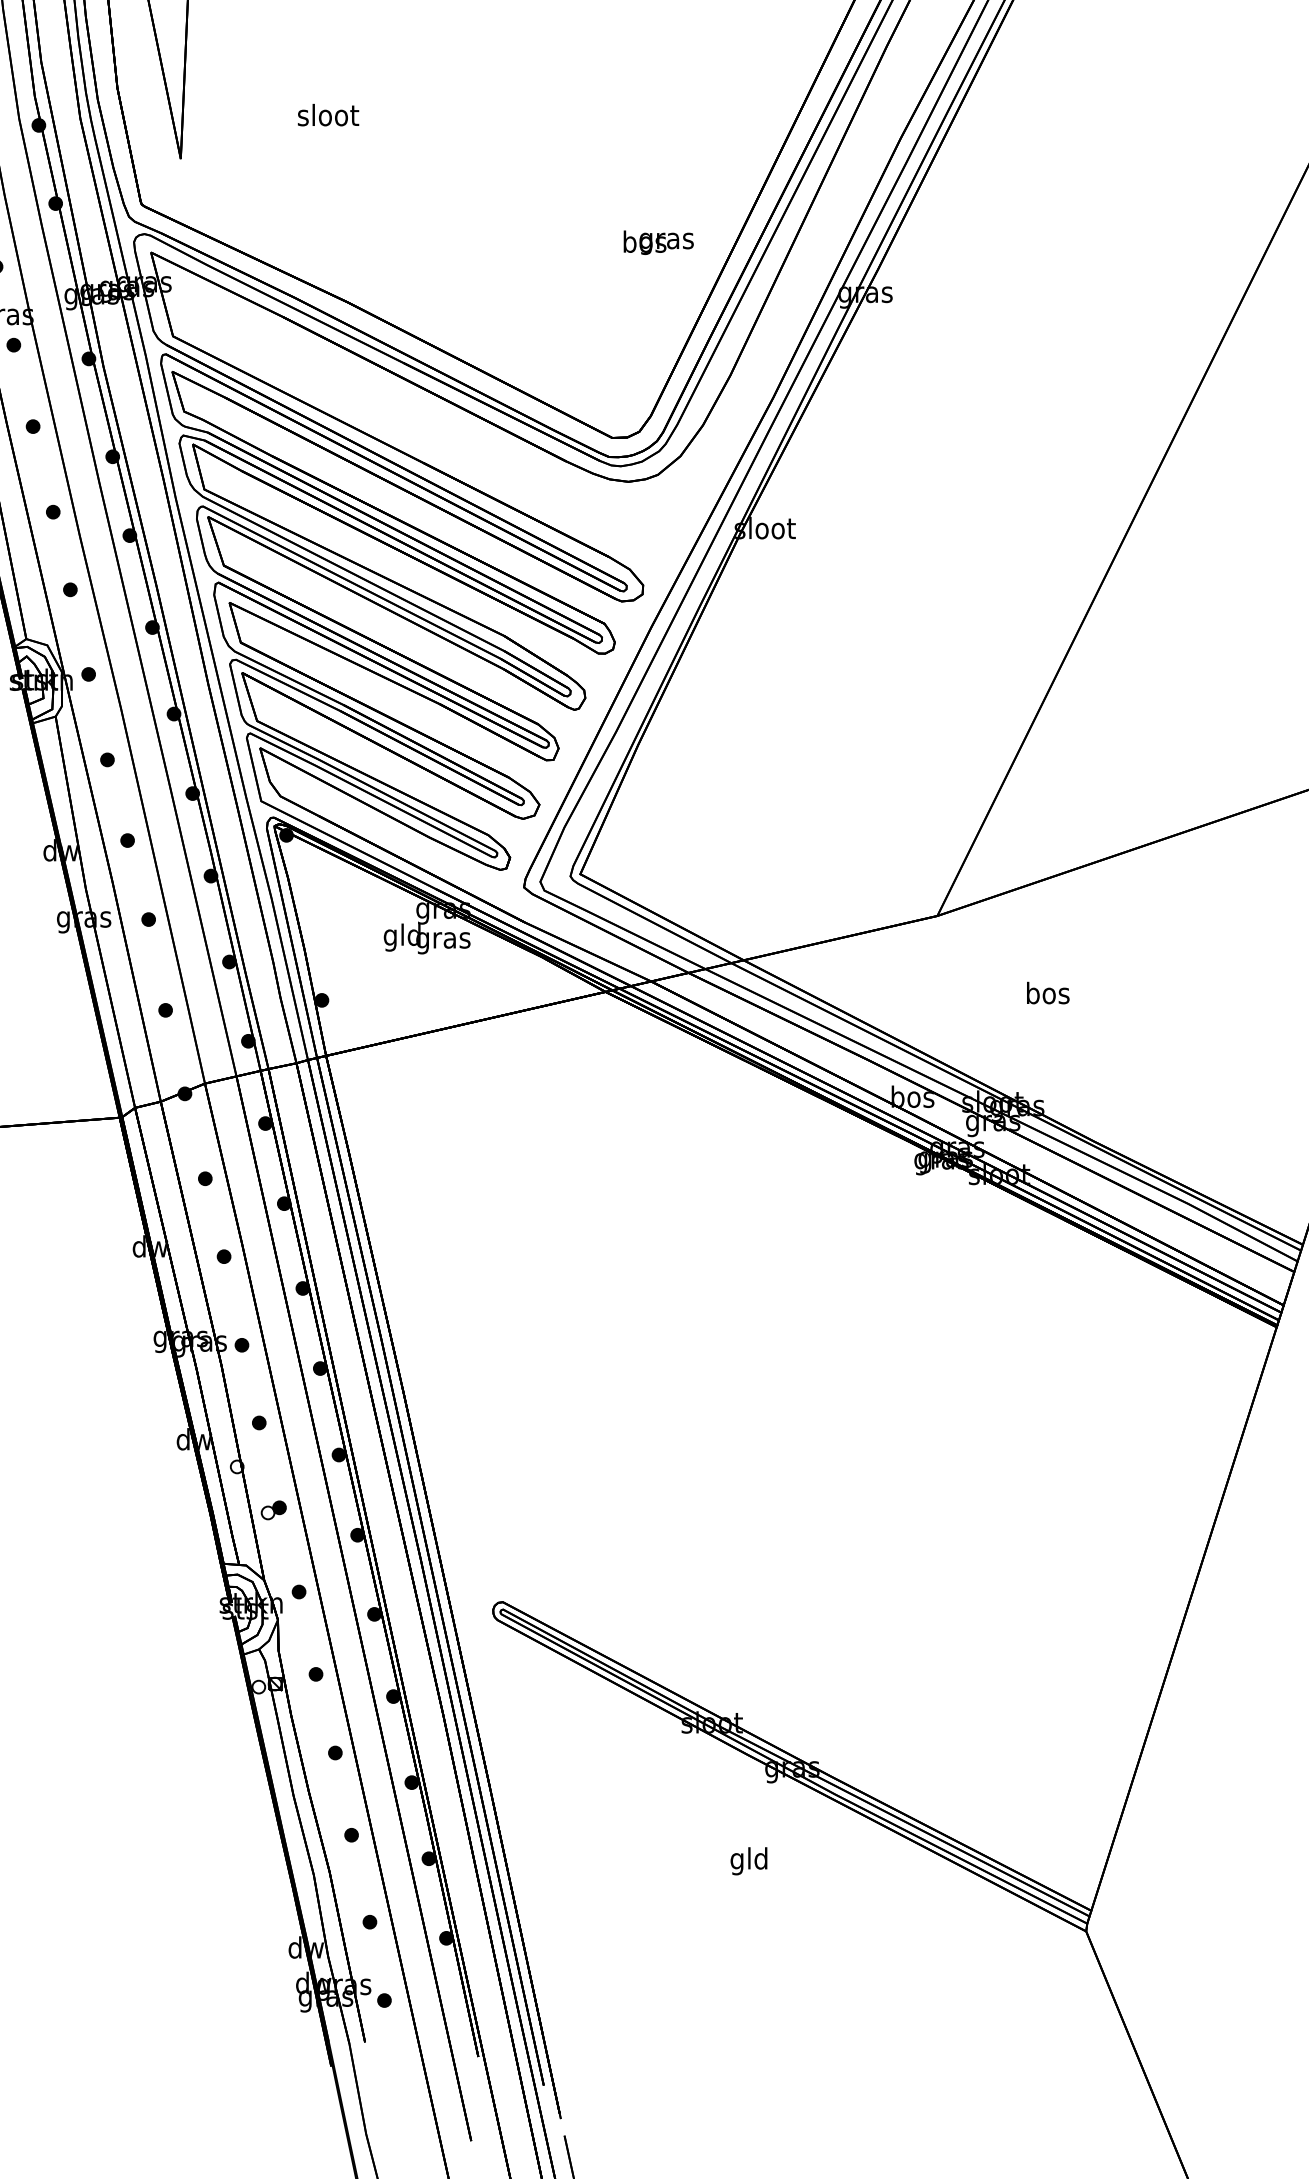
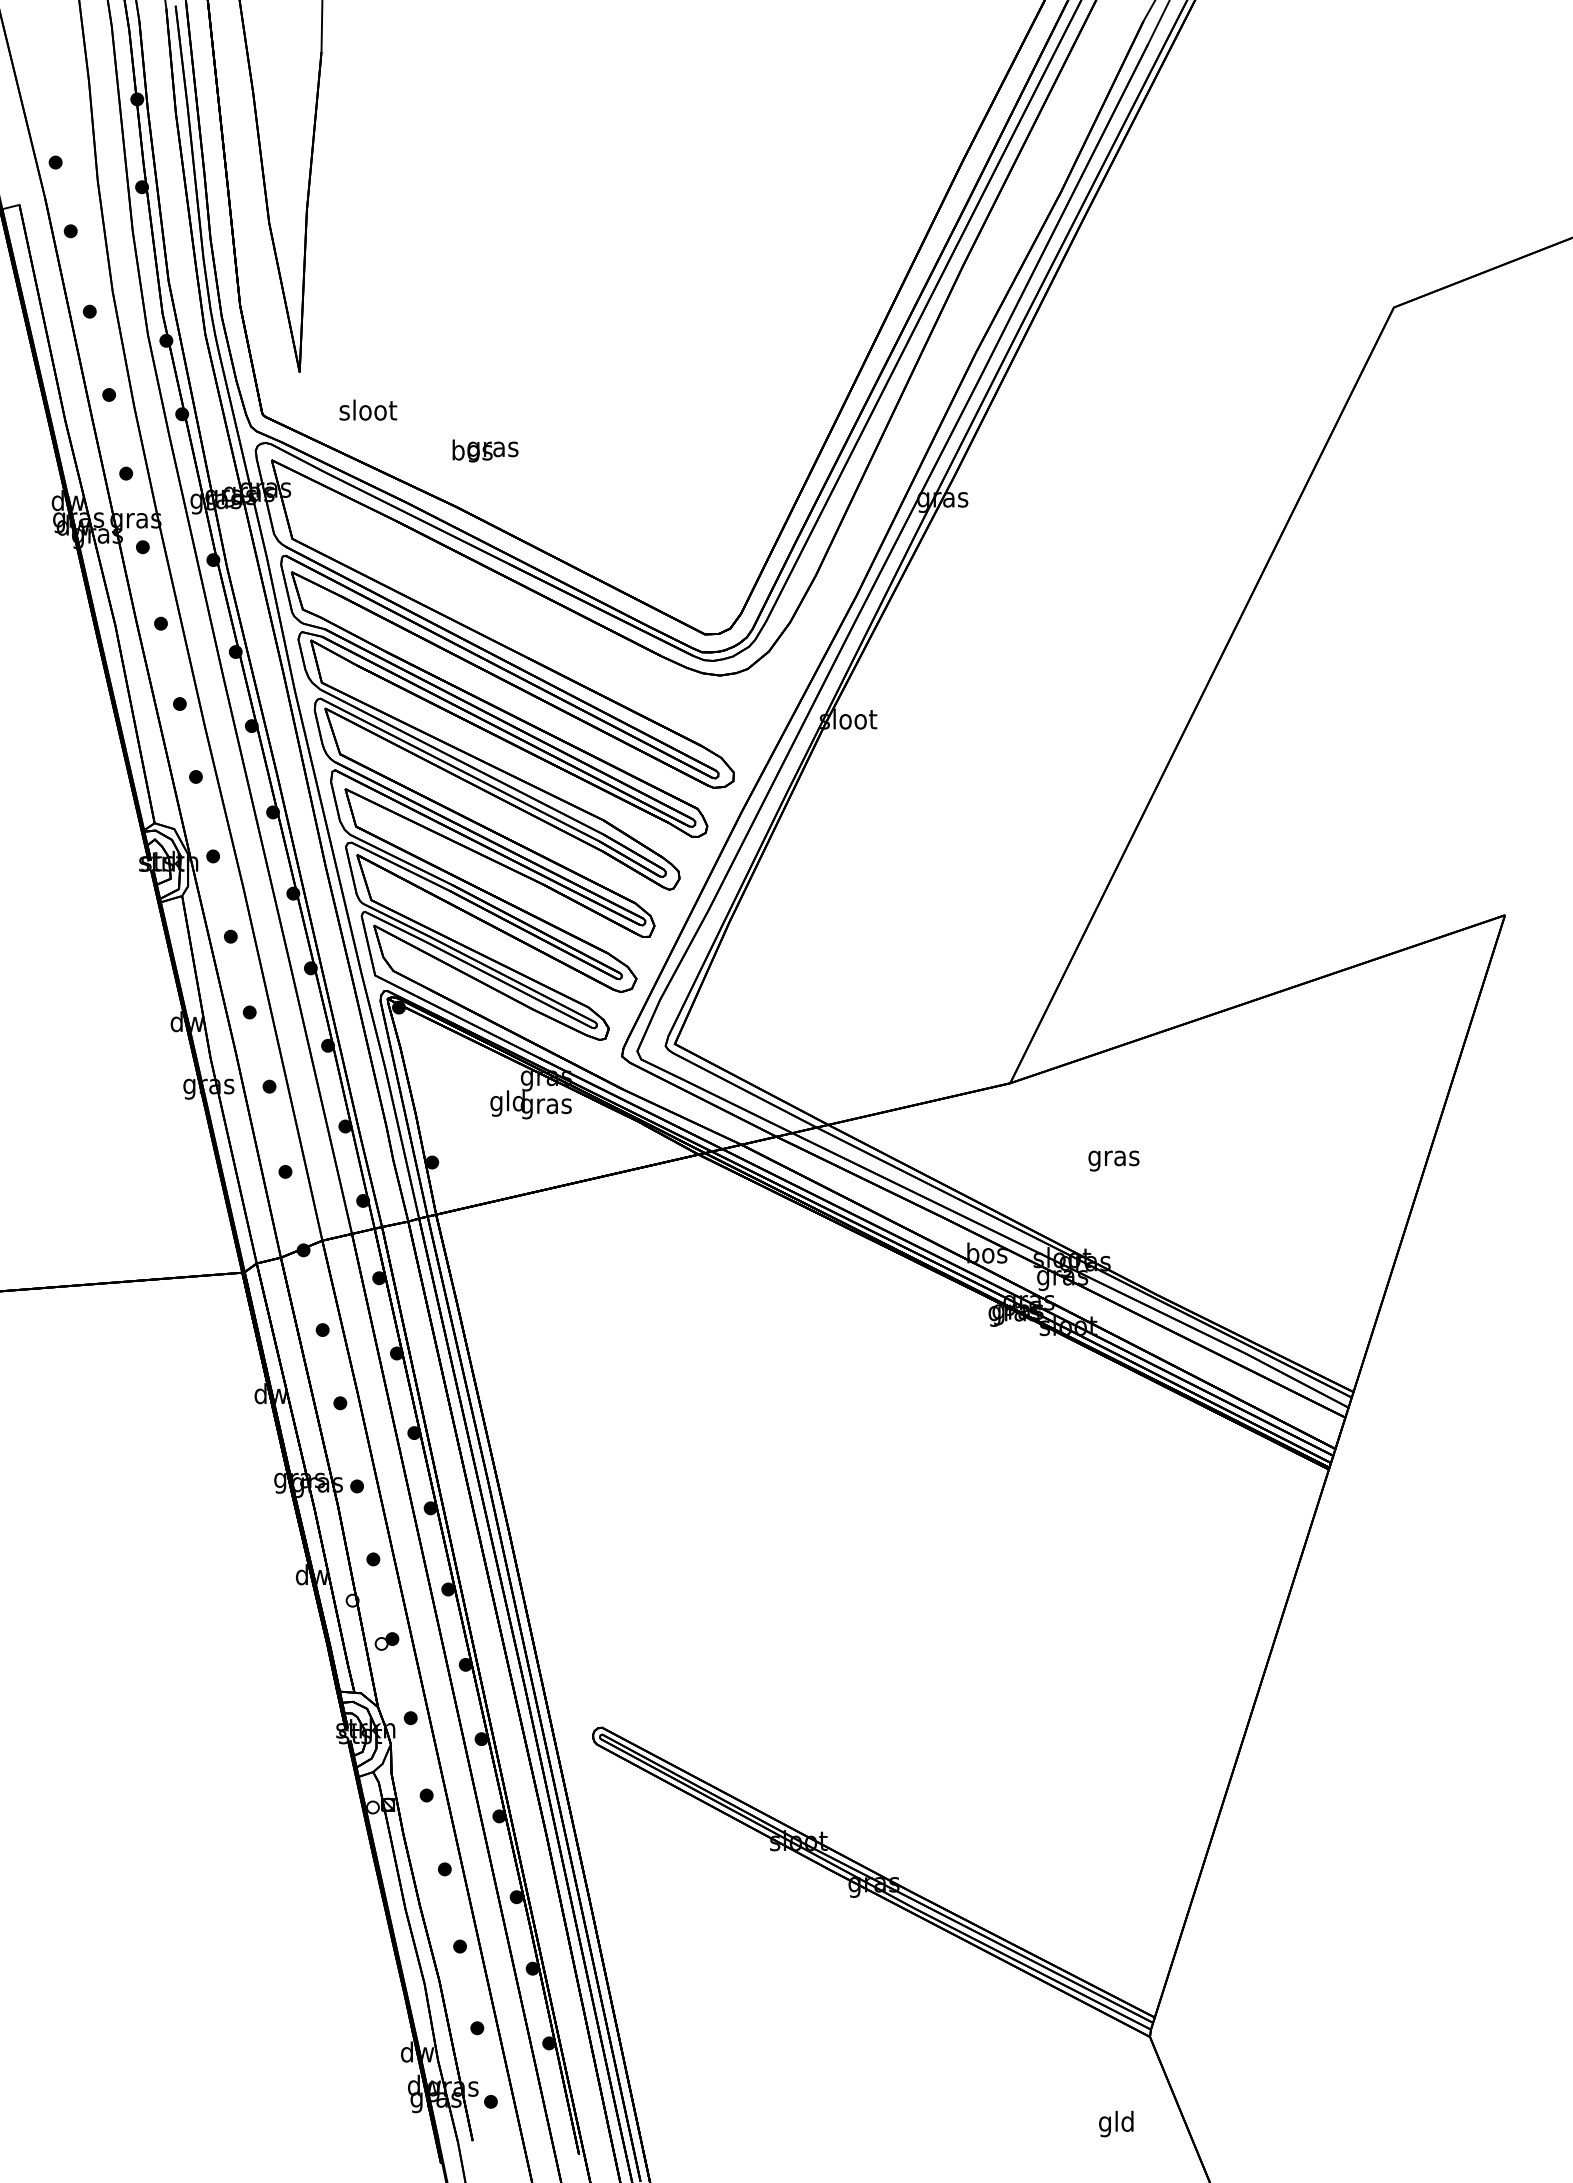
text: (328, 114) -> (368, 409), moved
text: (658, 242) -> (485, 450), moved
text: (1047, 996) -> (1113, 1158), bos -> gras
text: (749, 1860) -> (1116, 2123), moved

